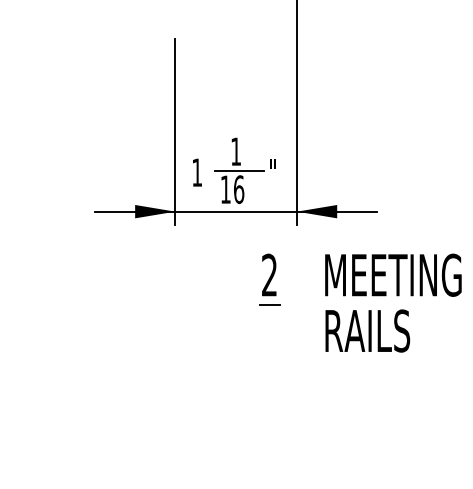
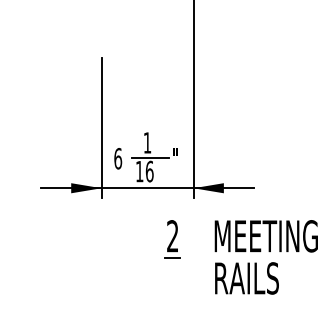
text: (197, 172) -> (118, 158), 1 -> 6

